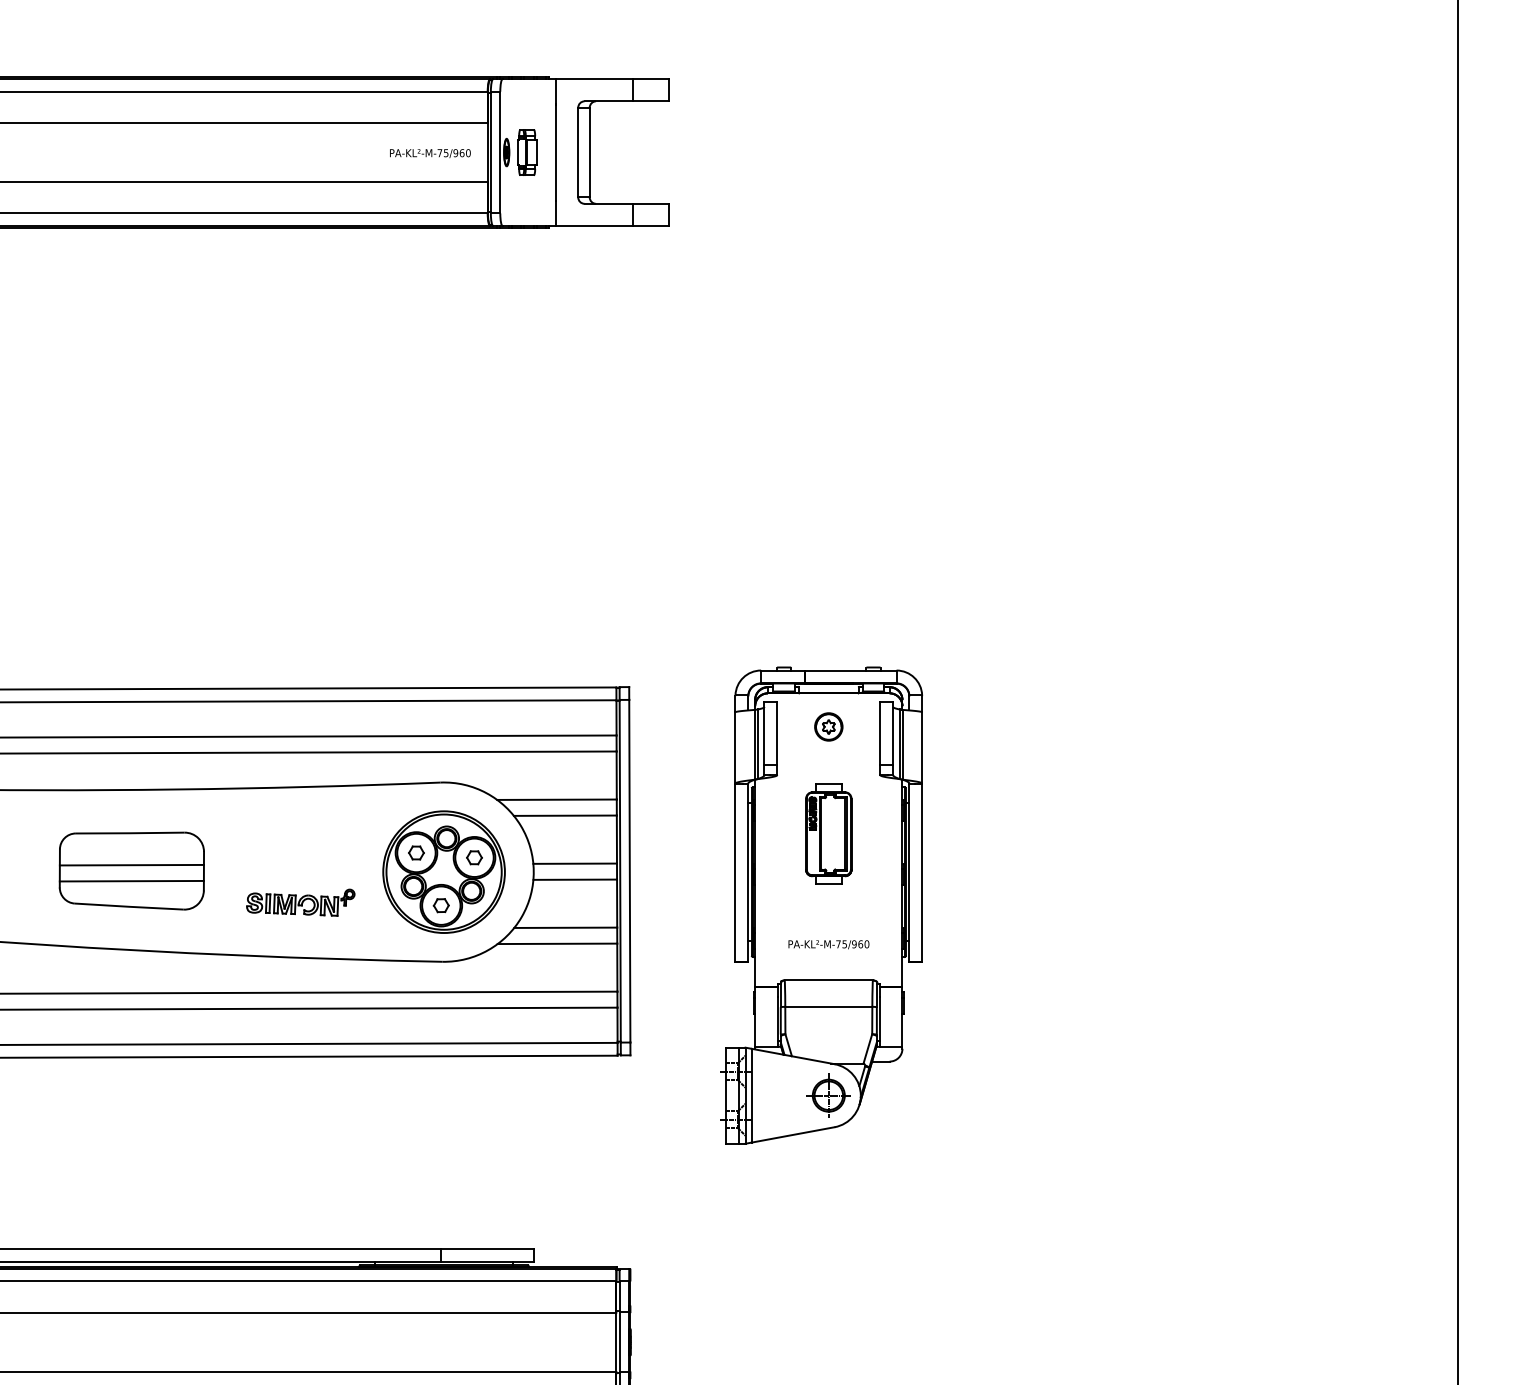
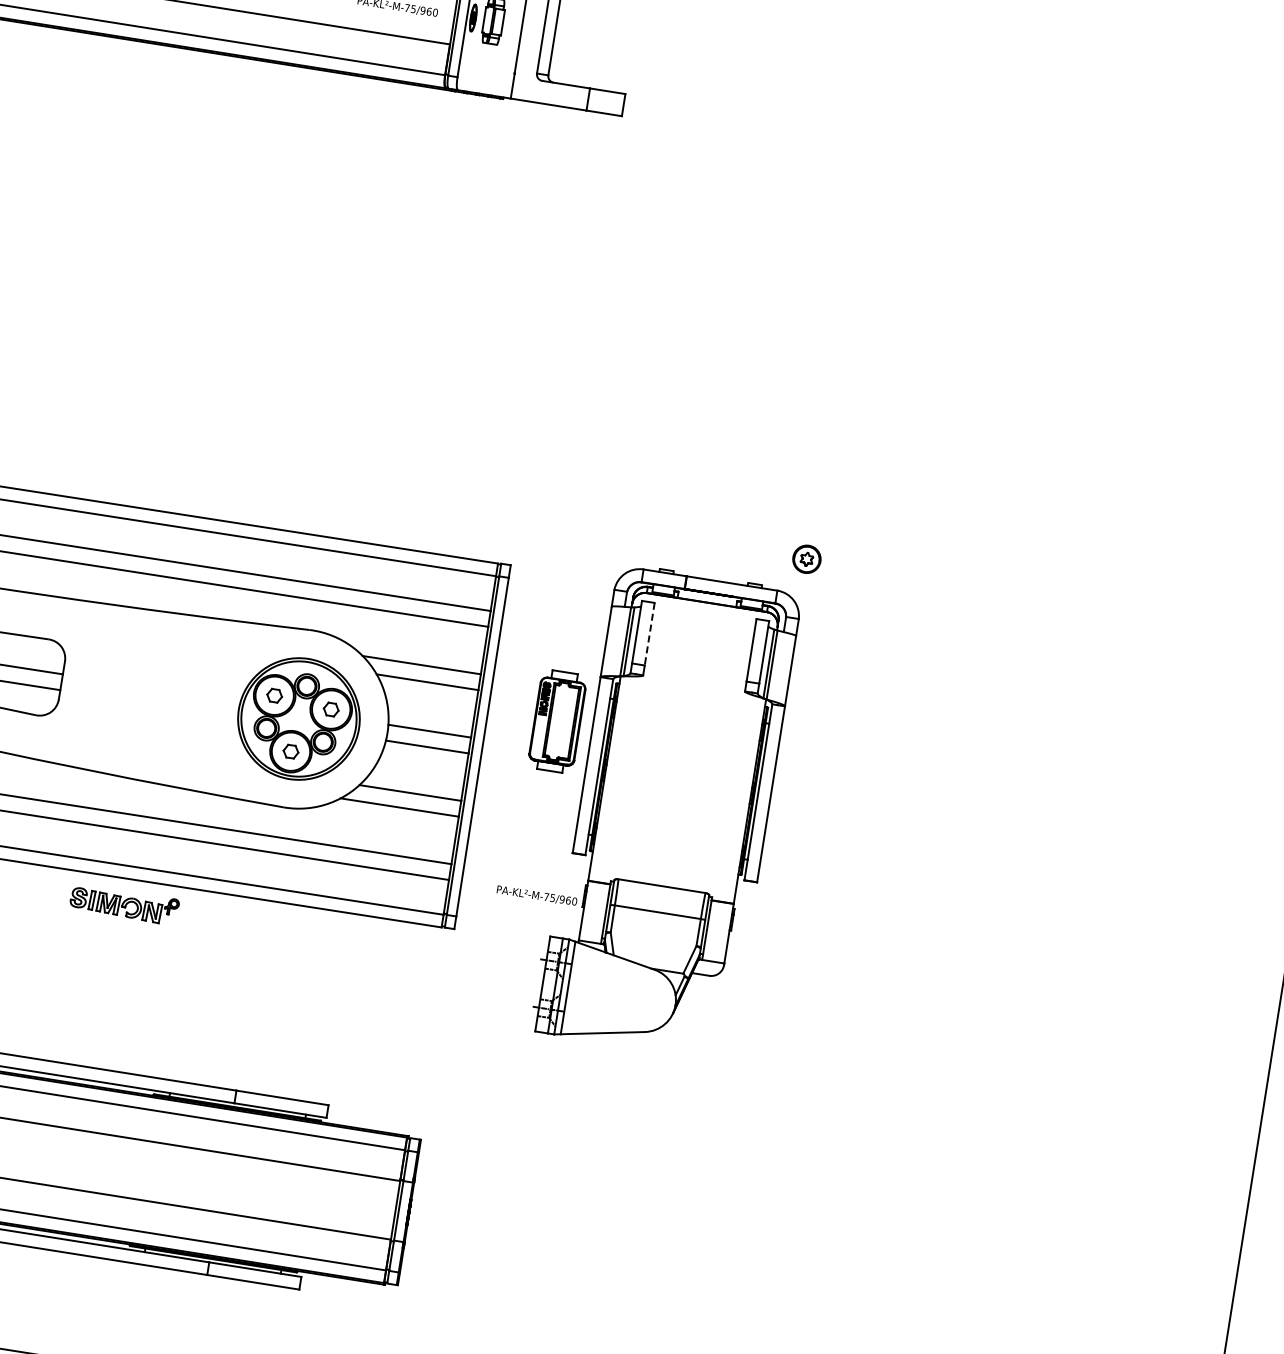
part: (828, 726) -> (806, 558), moved
line: (777, 733) -> (649, 634), solid -> dashed
part: (828, 833) -> (557, 720), moved
part: (300, 902) -> (124, 904), moved
text: (828, 944) -> (536, 895), moved
part: (828, 1095) -> (643, 999), removed

